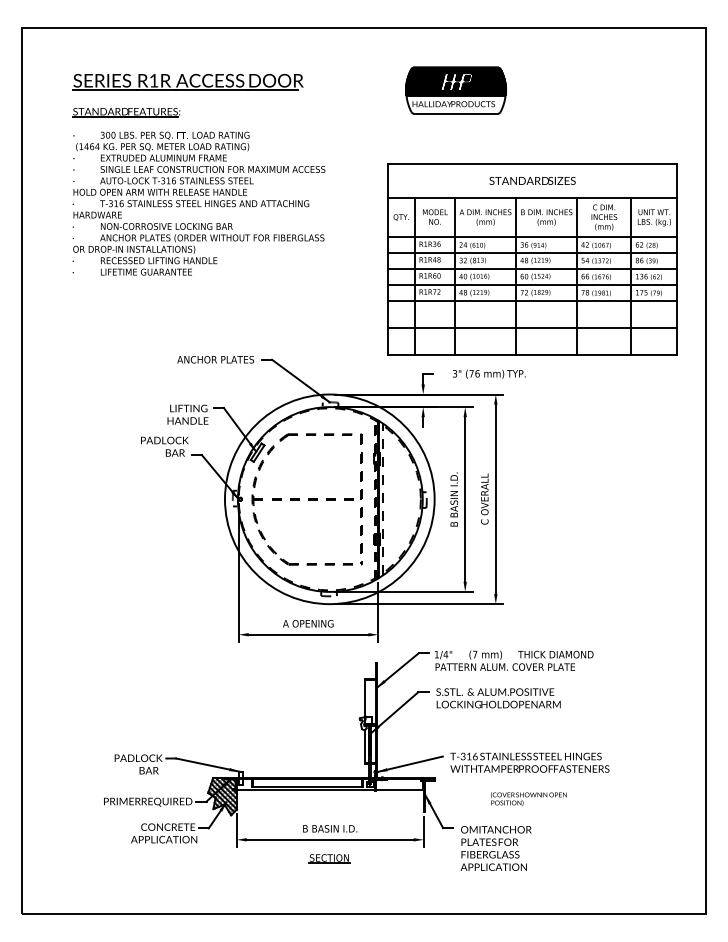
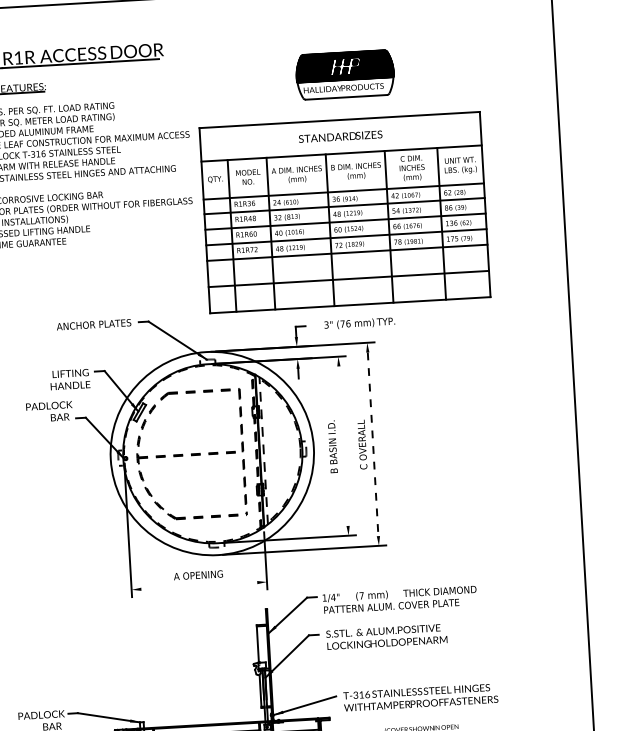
part: (455, 90) -> (344, 74), moved
part: (532, 259) -> (344, 212), moved
line: (465, 499) -> (343, 446), removed
line: (495, 499) -> (372, 444), solid -> dashed
line: (308, 634) -> (199, 585), removed

